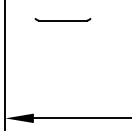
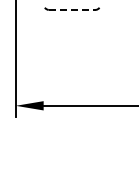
line: (63, 20) -> (72, 9), solid -> dashed

